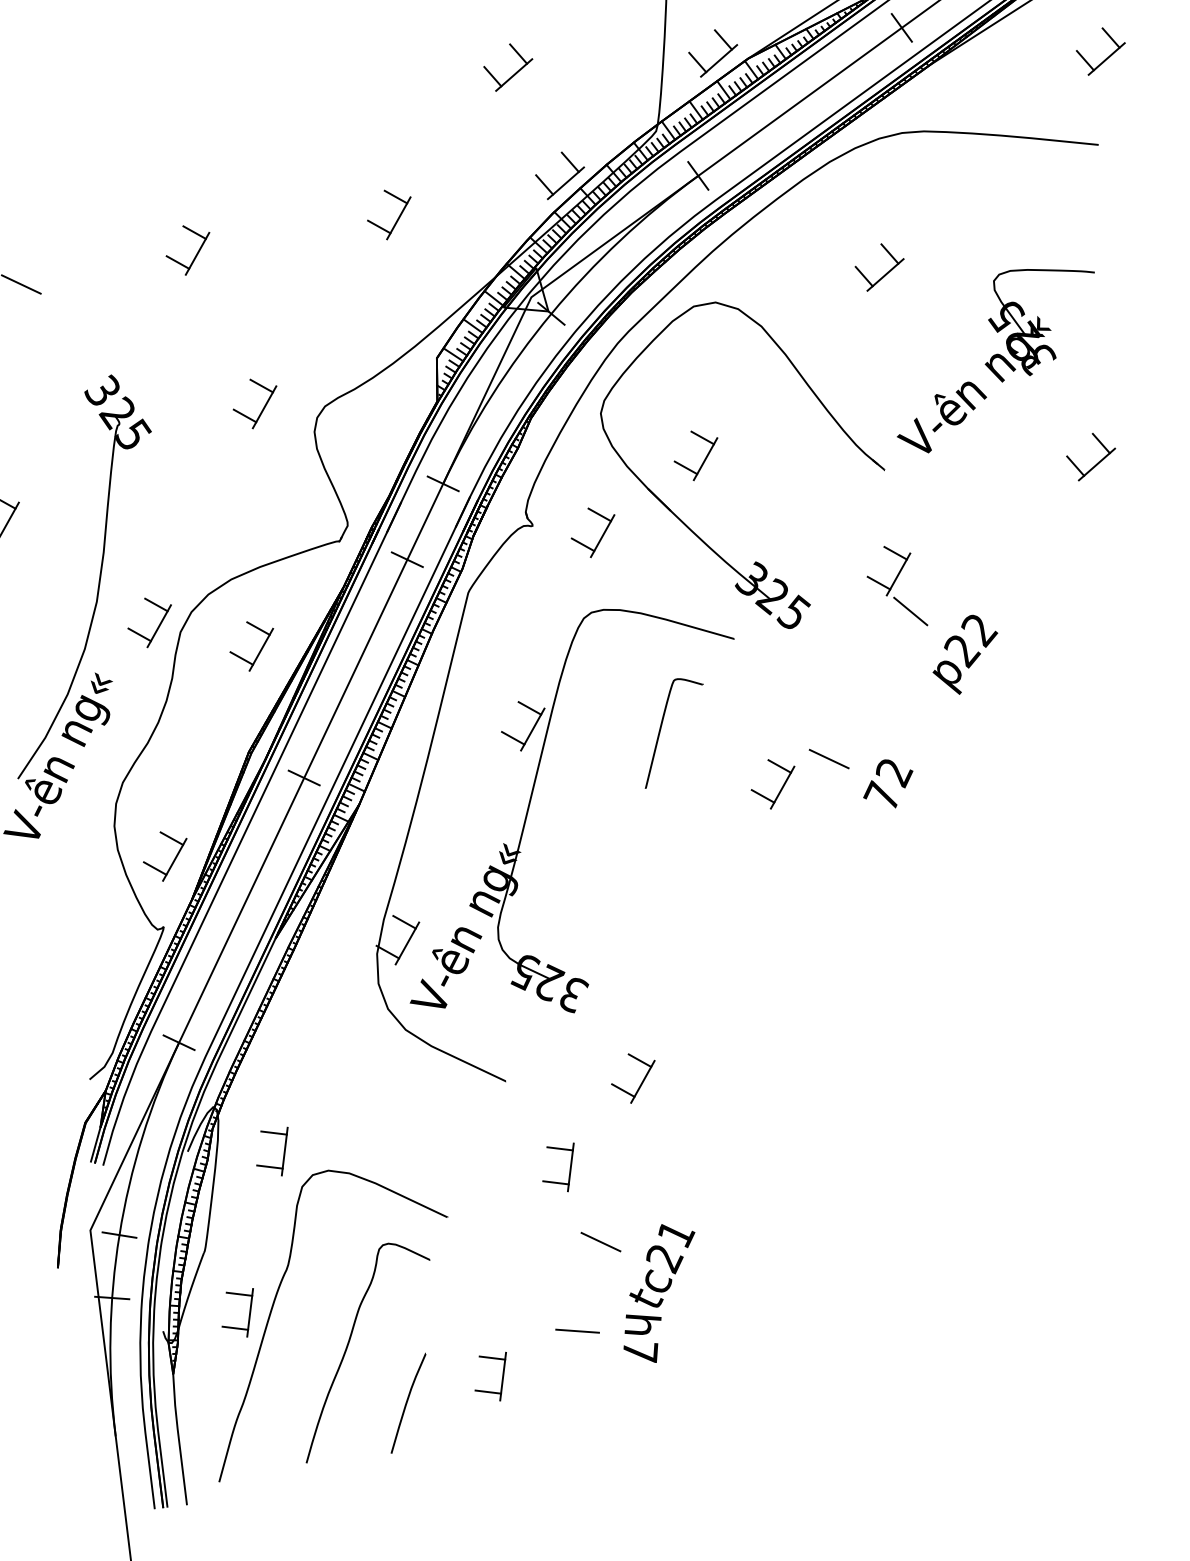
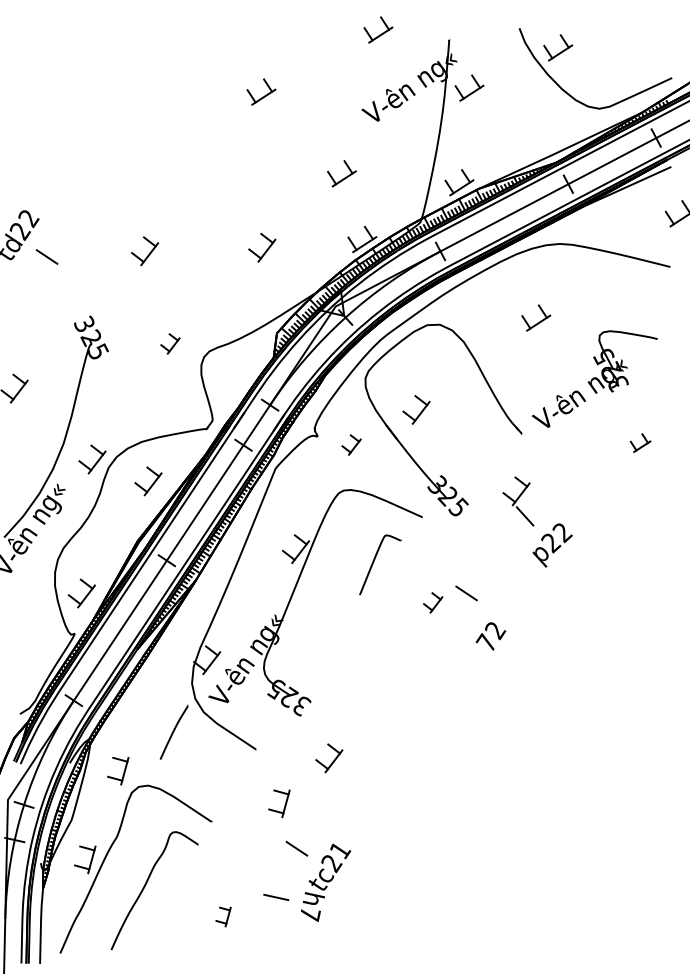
part: (255, 402) -> (170, 343), size x0.7
part: (1091, 455) -> (640, 442), size x0.7
part: (593, 531) -> (351, 444), size x0.7
part: (774, 783) -> (433, 602), size x0.7
text: (887, 784) -> (490, 636), moved
part: (491, 1377) -> (223, 916), size x0.7
curve: (406, 1401) -> (173, 731), moved

